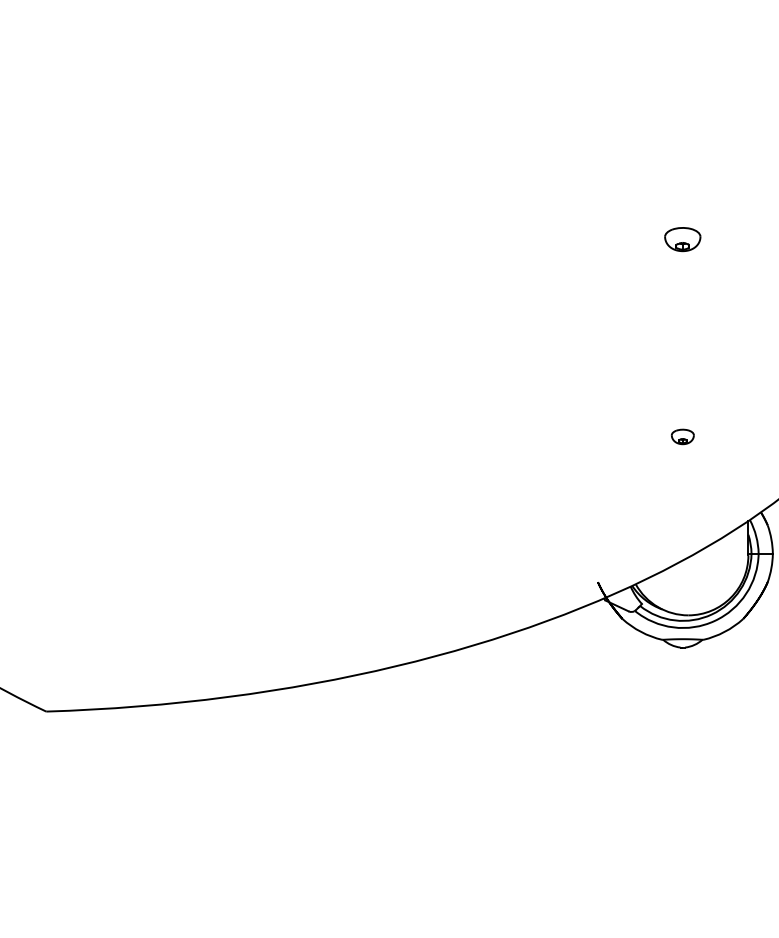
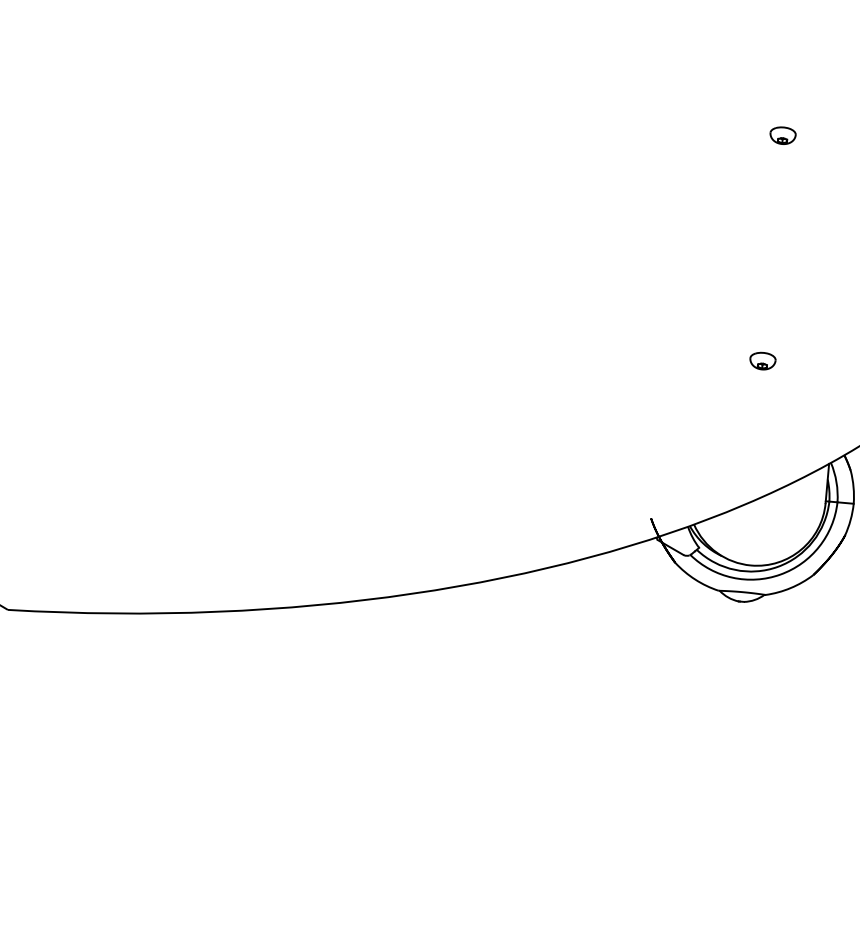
part: (682, 239) -> (782, 135), size x0.62

